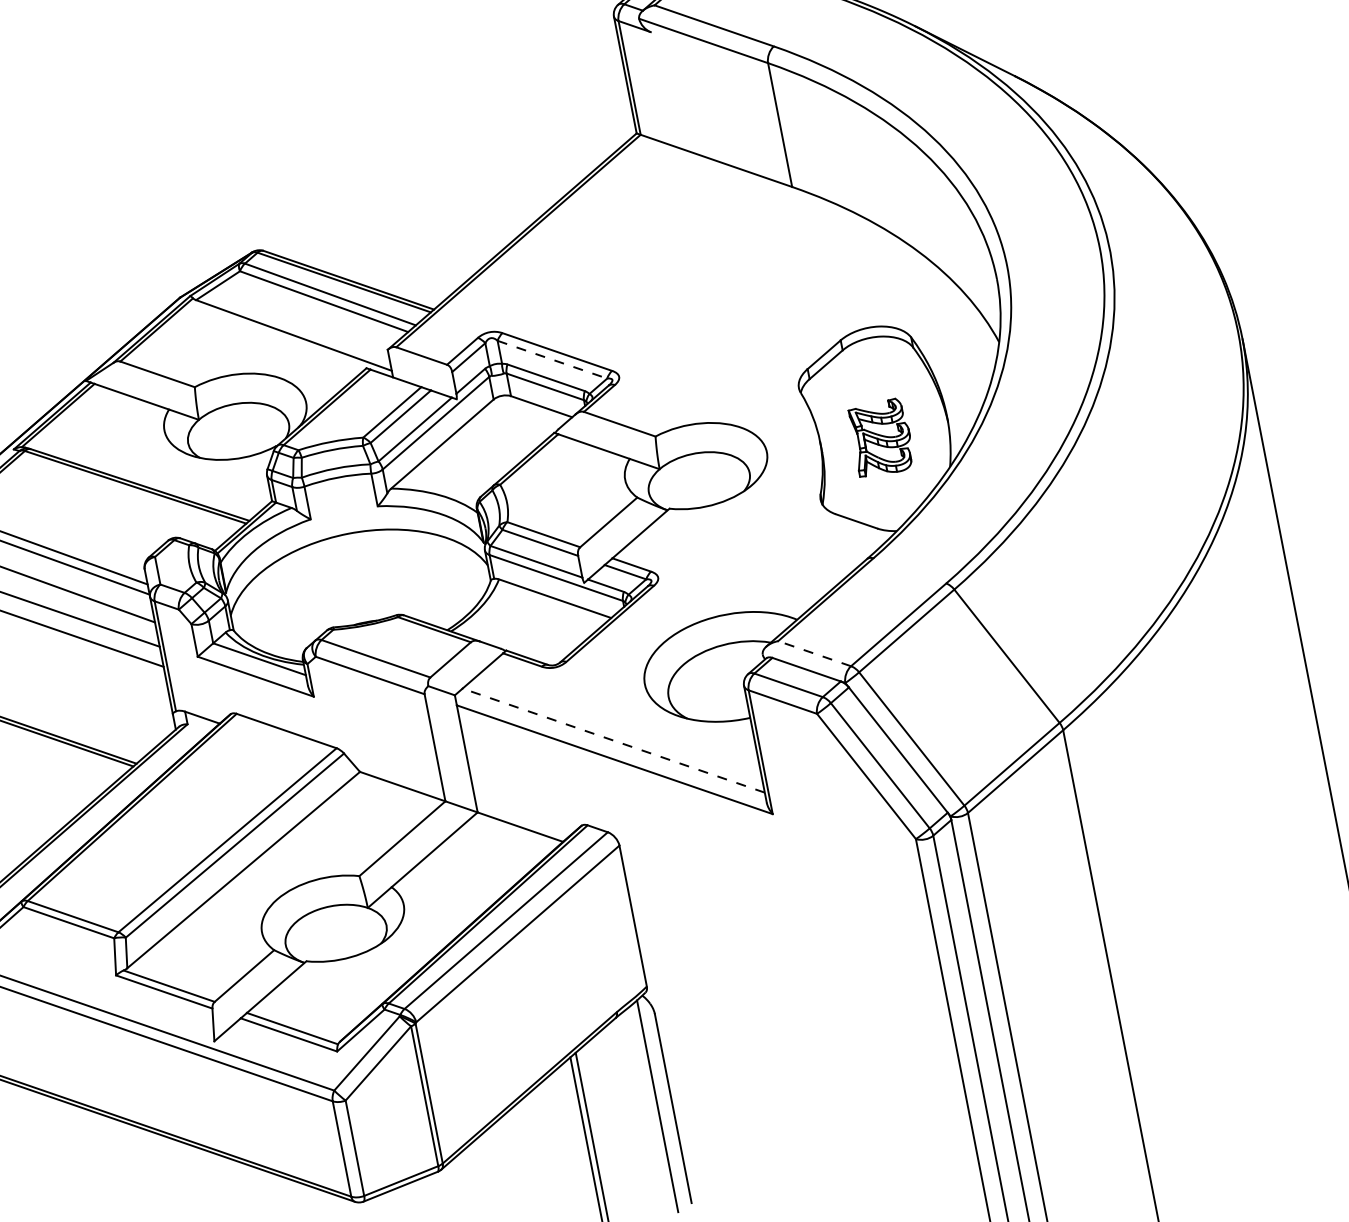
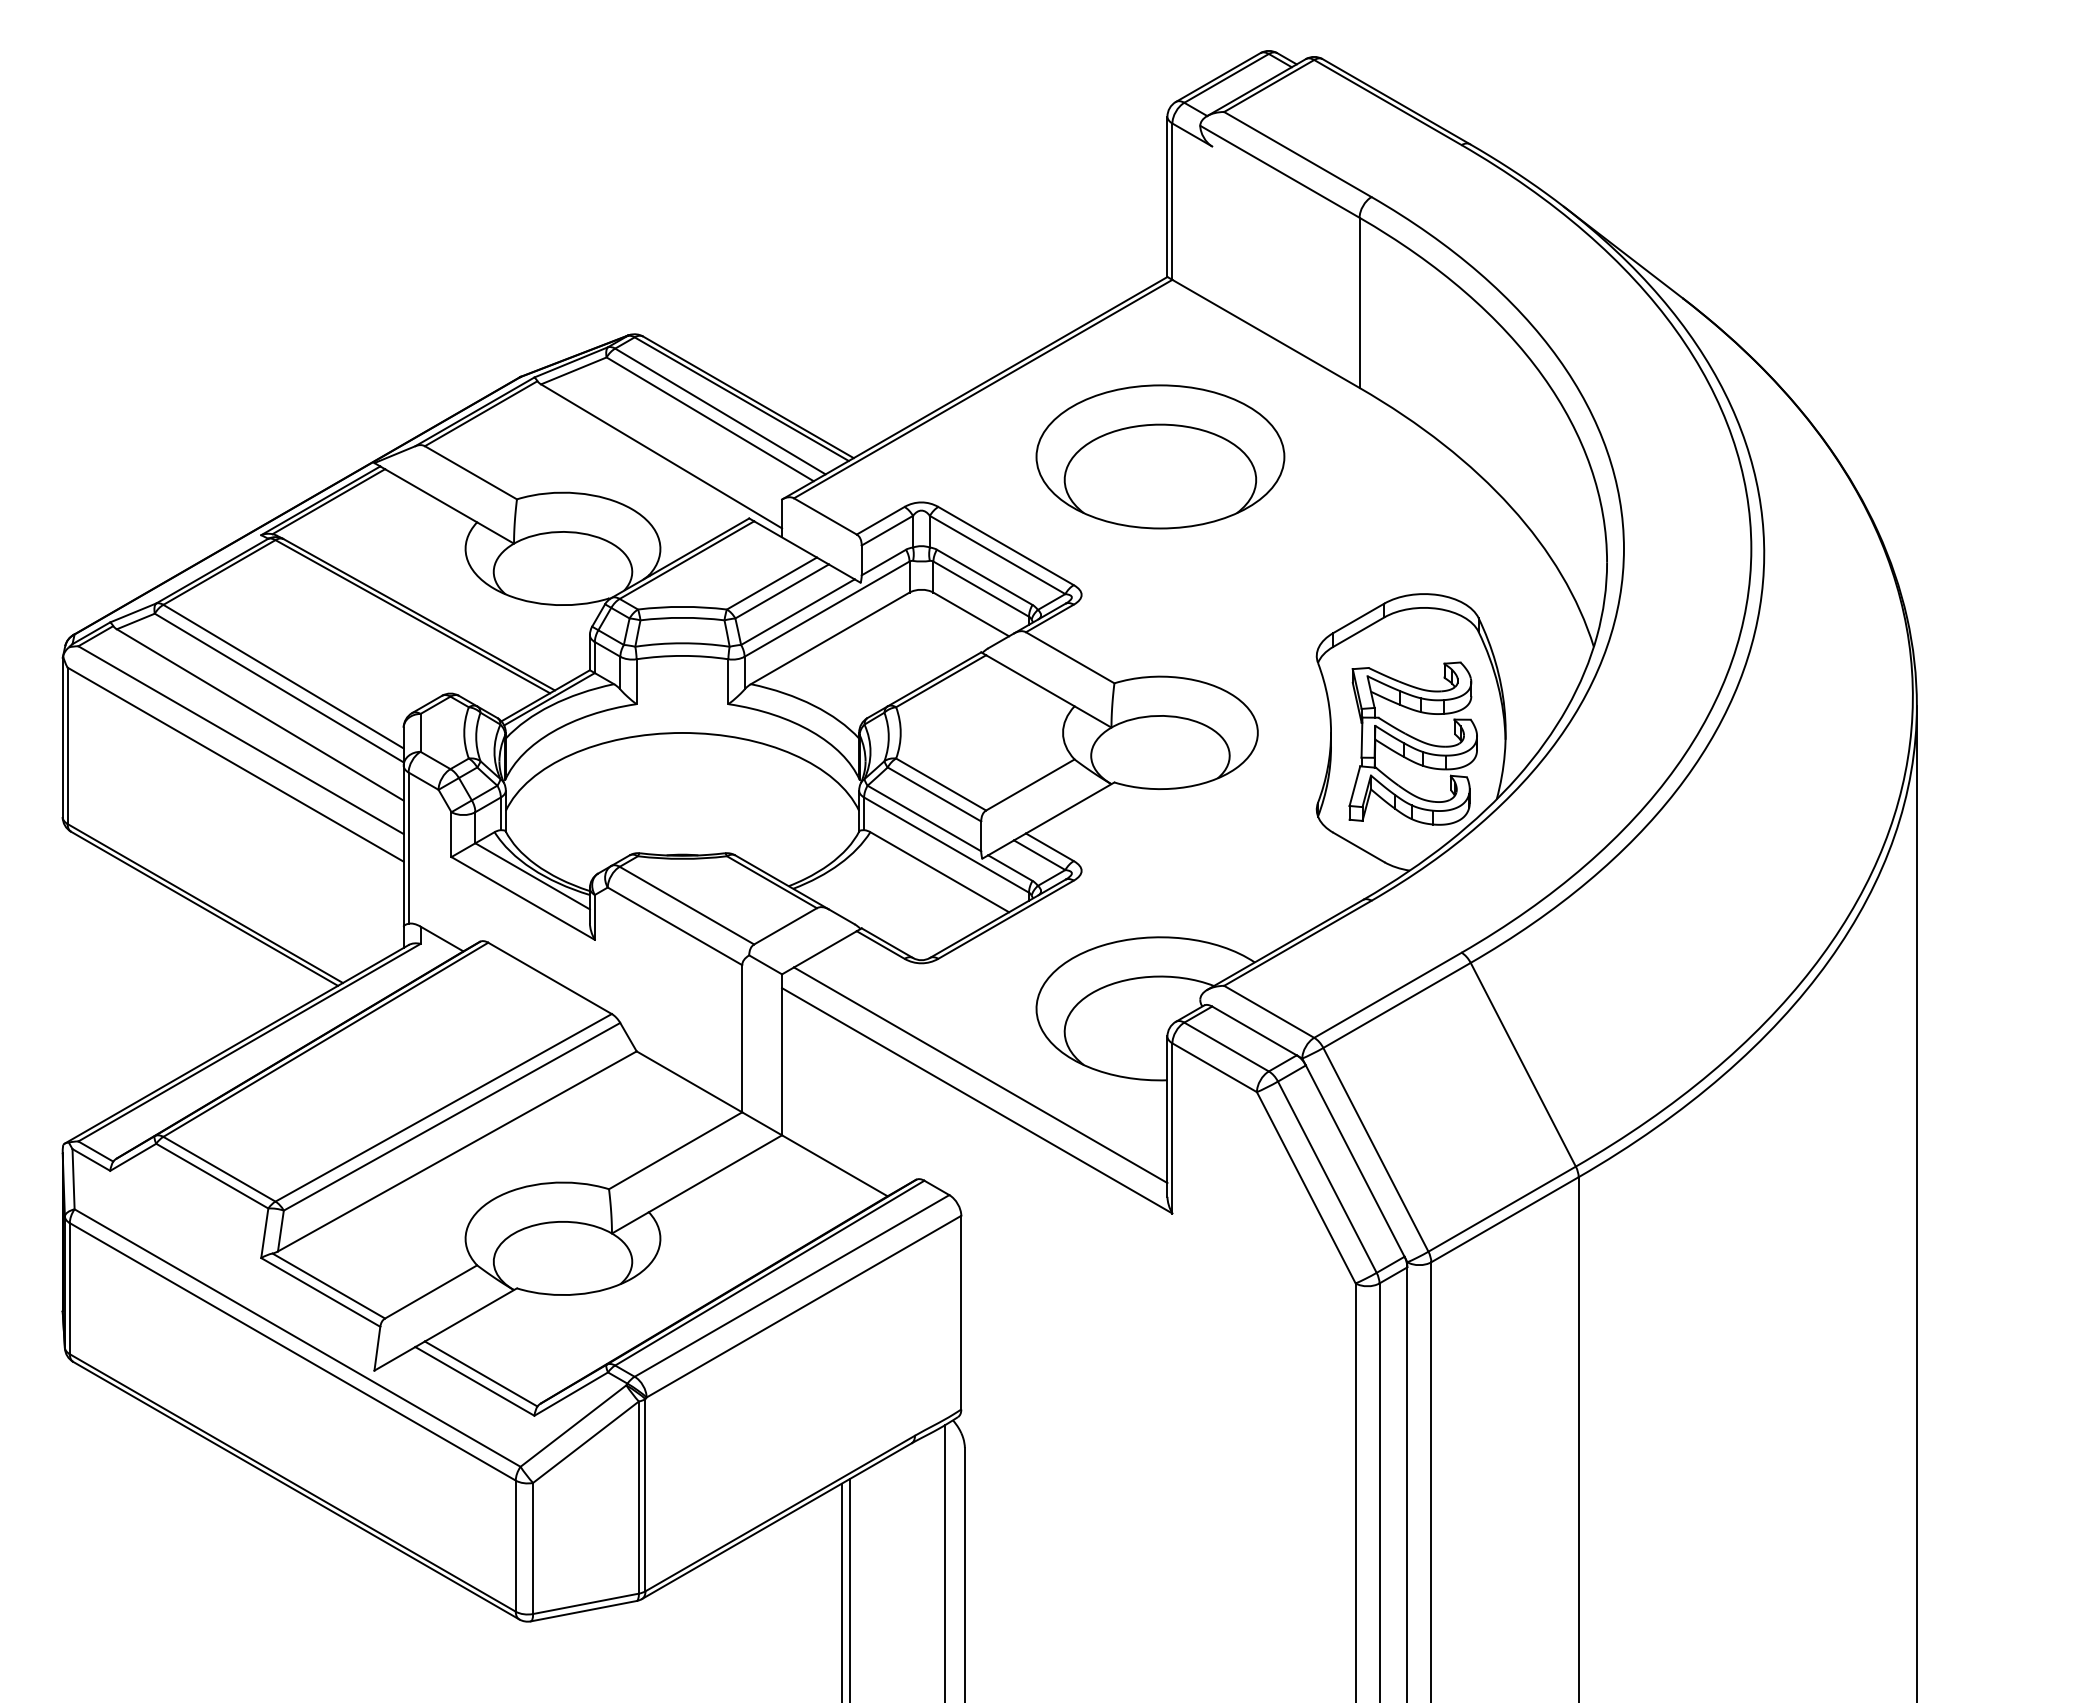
part: (656, 265) -> (1160, 456), added
line: (553, 359) -> (998, 555), dashed -> solid
part: (880, 438) -> (1412, 743), size x1.67
line: (814, 653) -> (1269, 1011), dashed -> solid
line: (613, 740) -> (980, 1075), dashed -> solid

